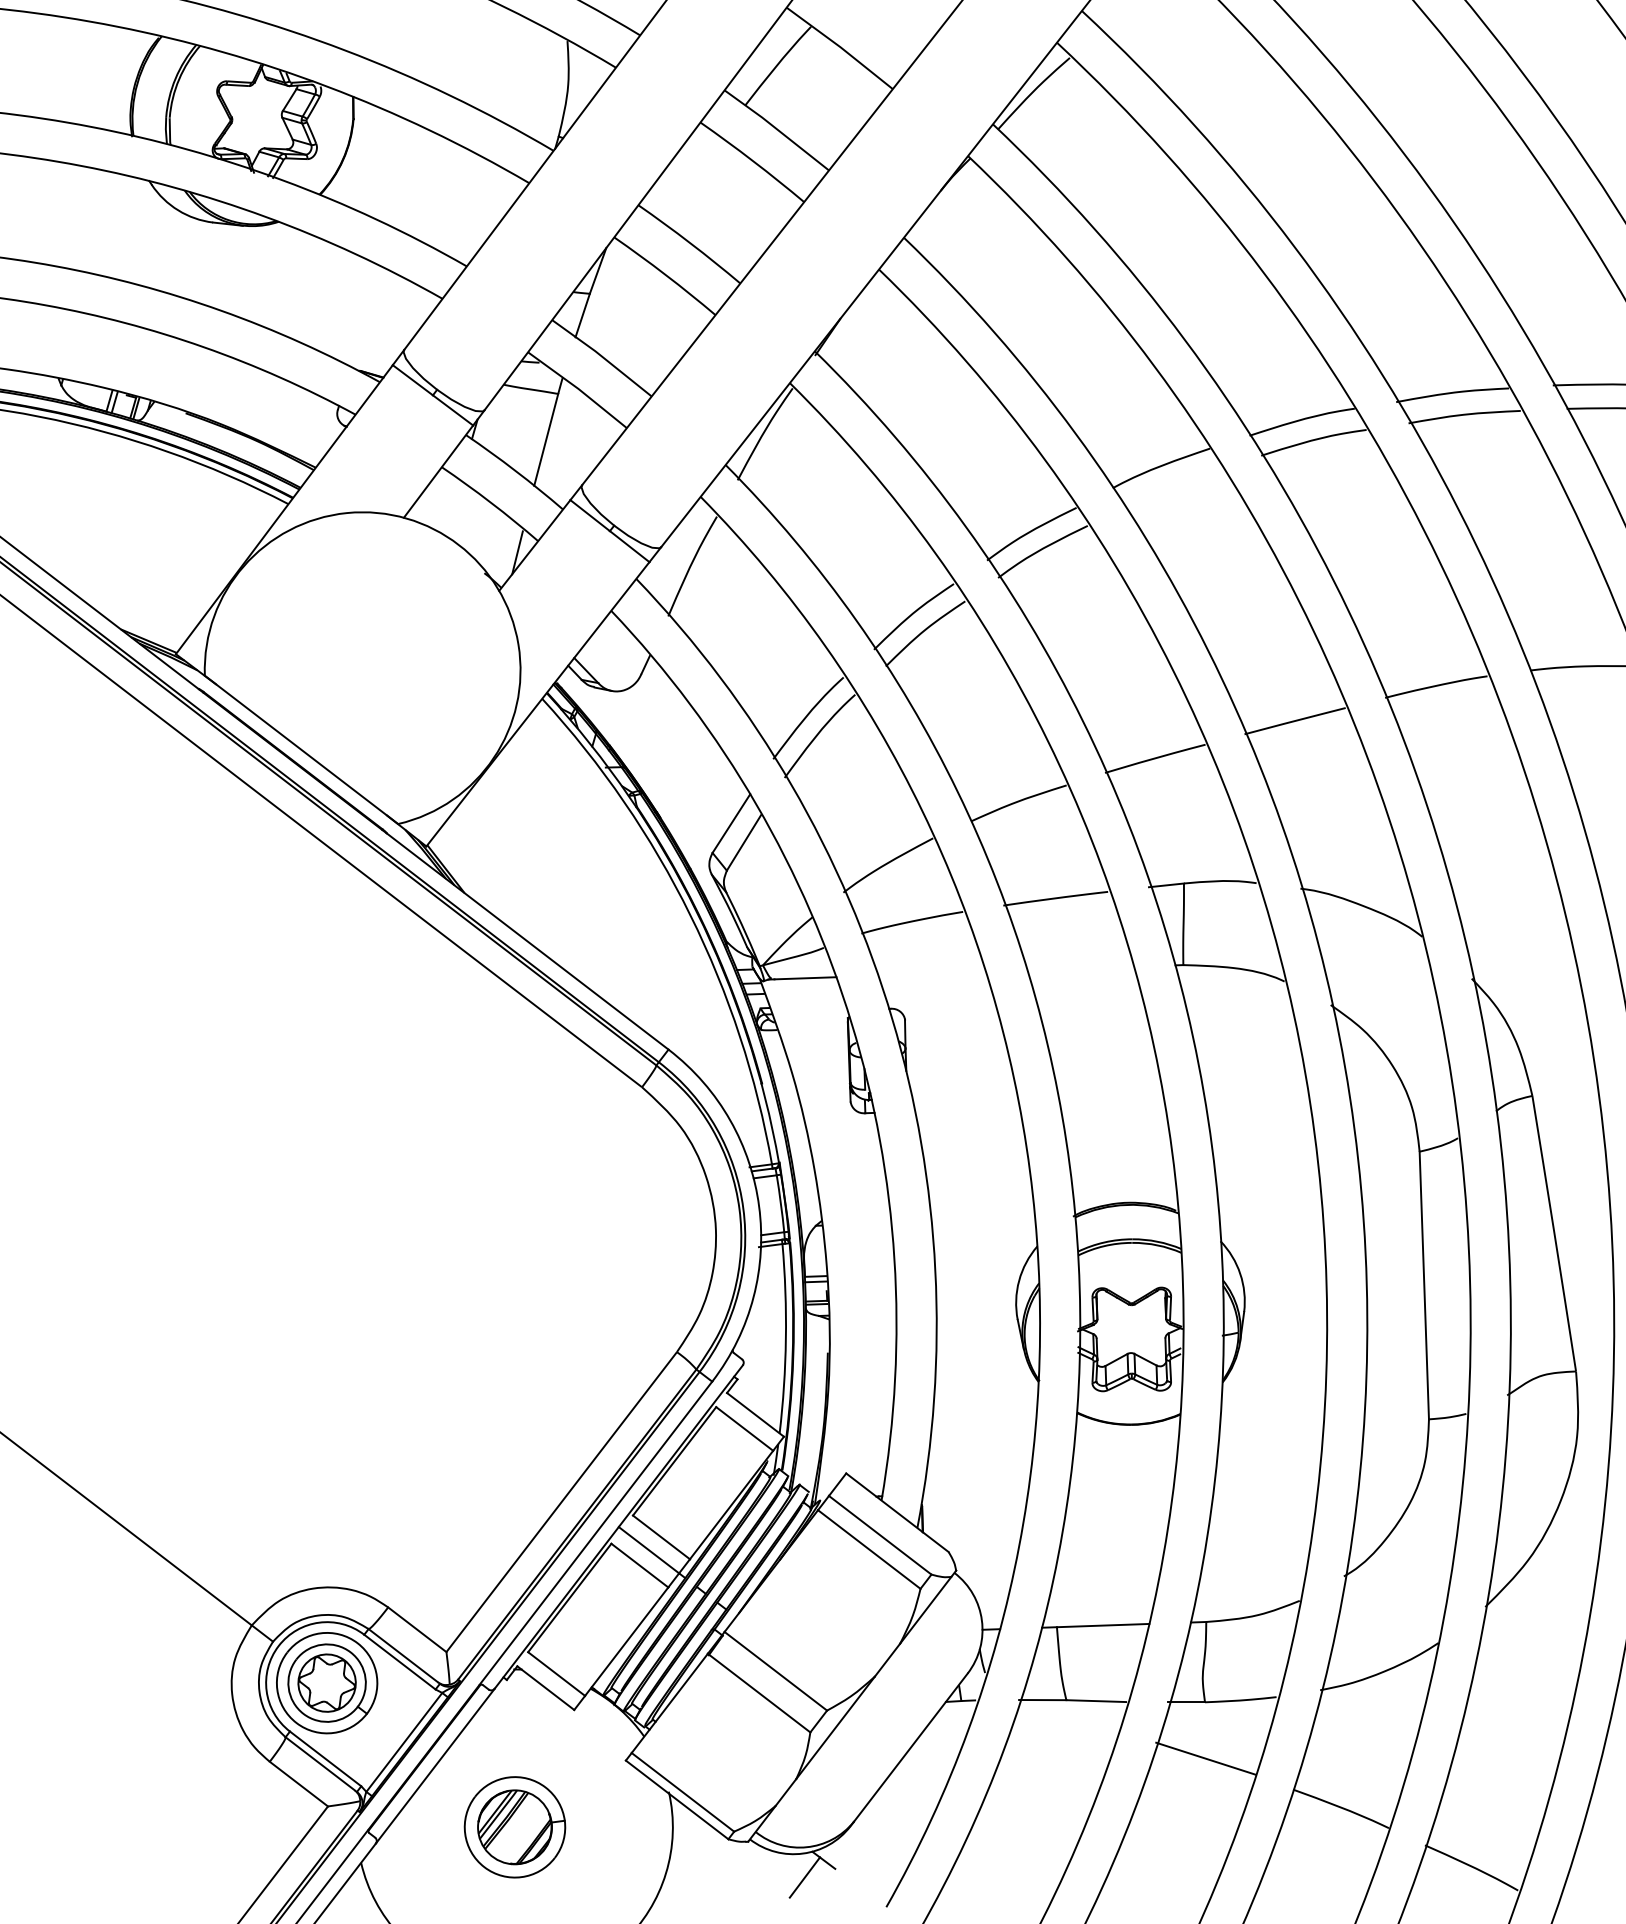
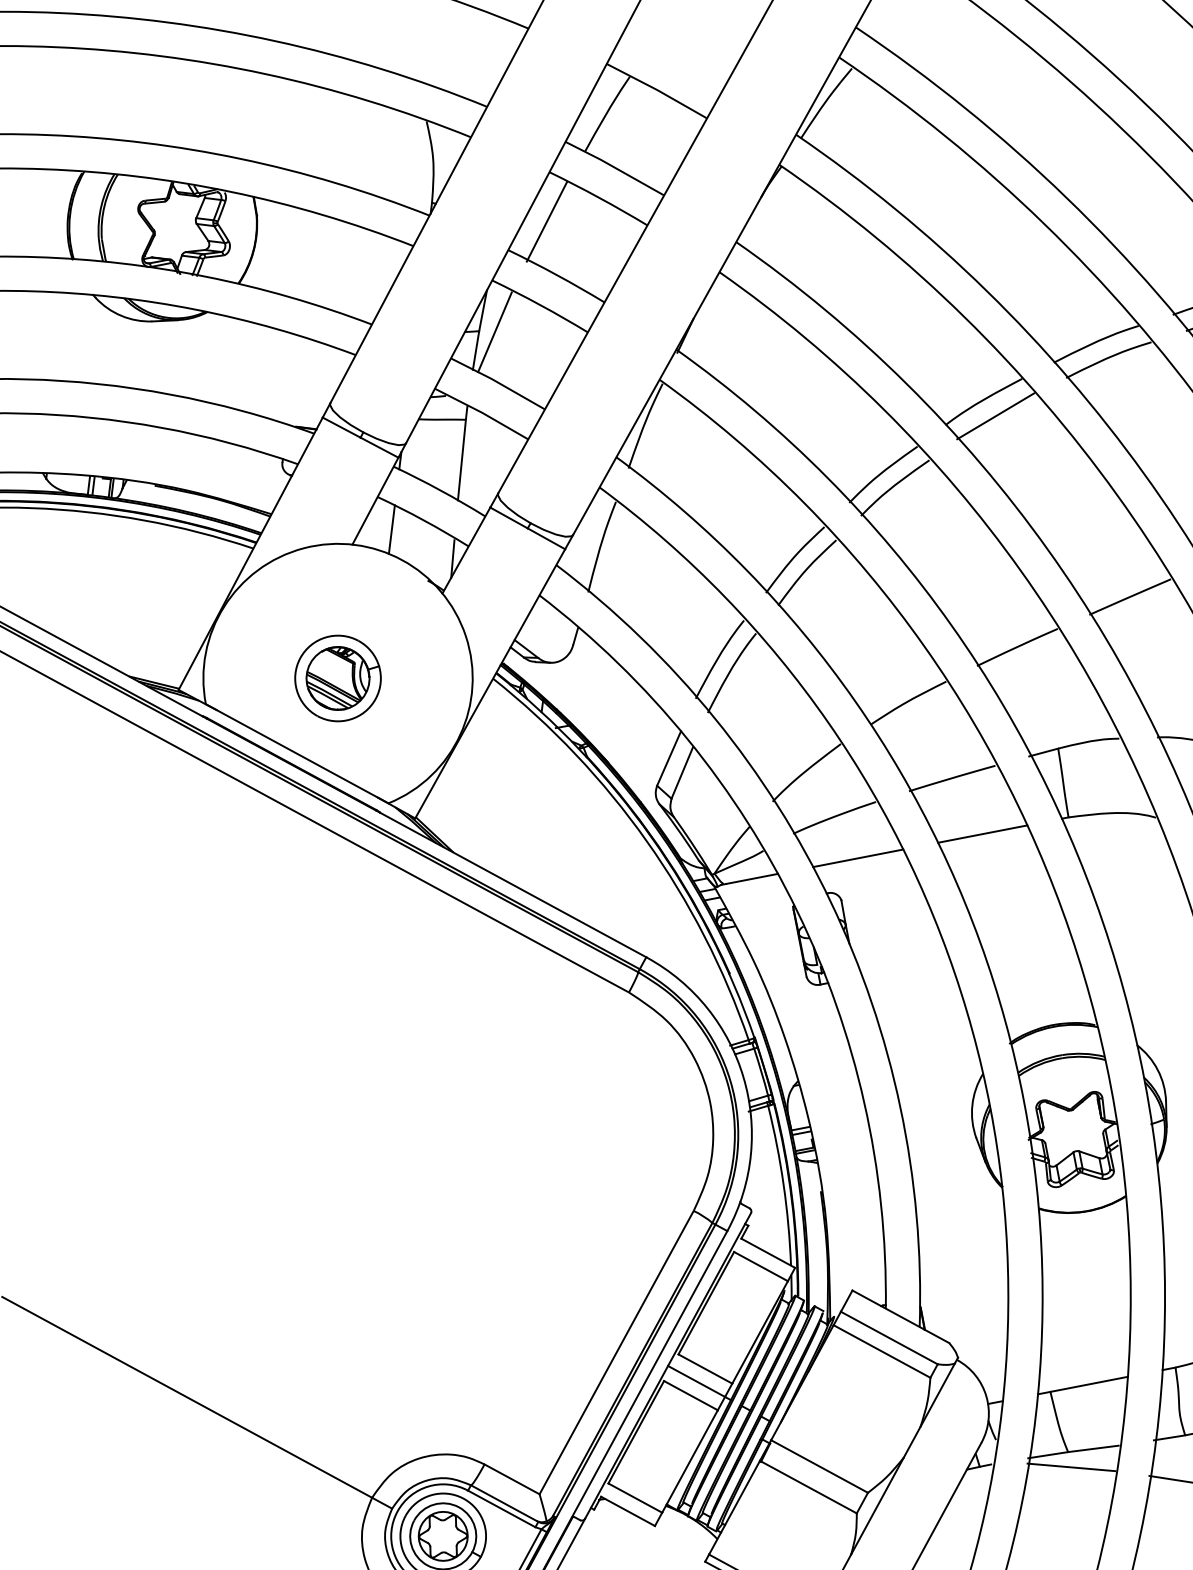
line: (687, 179) -> (546, 221), added
line: (607, 297) -> (494, 331), added
line: (1172, 486) -> (995, 415), added
line: (452, 507) -> (392, 529), added
part: (362, 670) -> (337, 678), added
line: (1080, 968) -> (982, 833), added
line: (932, 973) -> (858, 857), added
line: (1067, 1718) -> (1071, 1467), added

